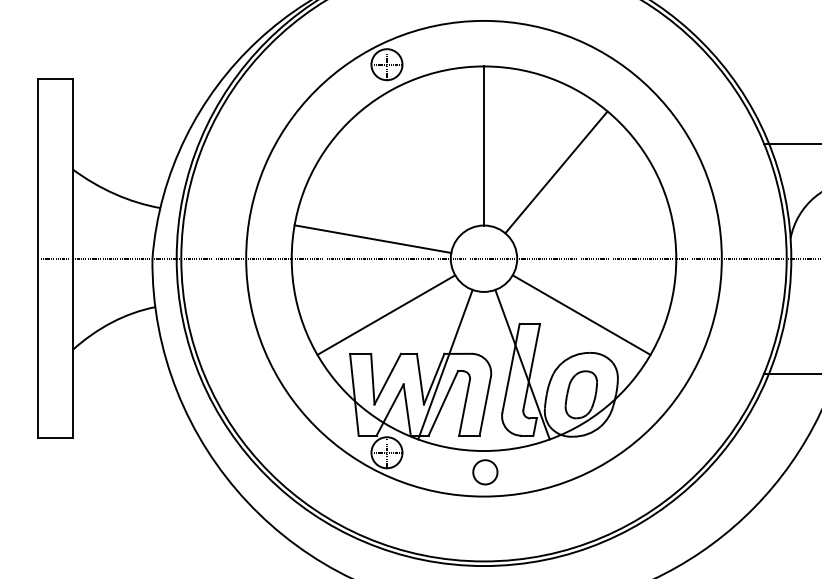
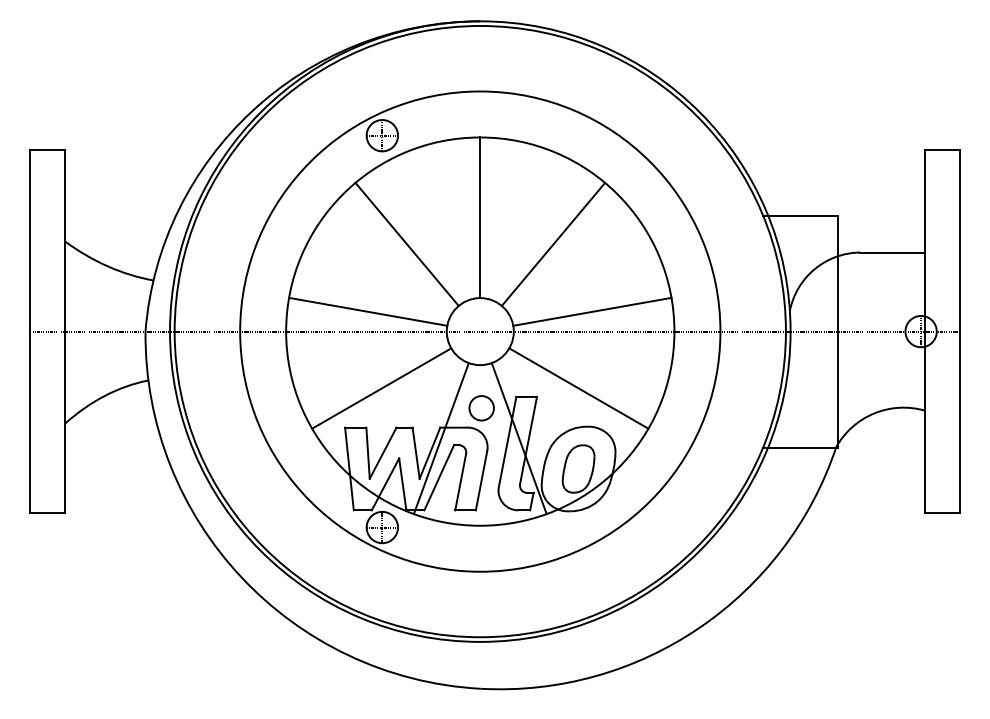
line: (410, 171) -> (406, 243), added
line: (595, 238) -> (592, 311), added
circle: (485, 472) -> (481, 408), moved

